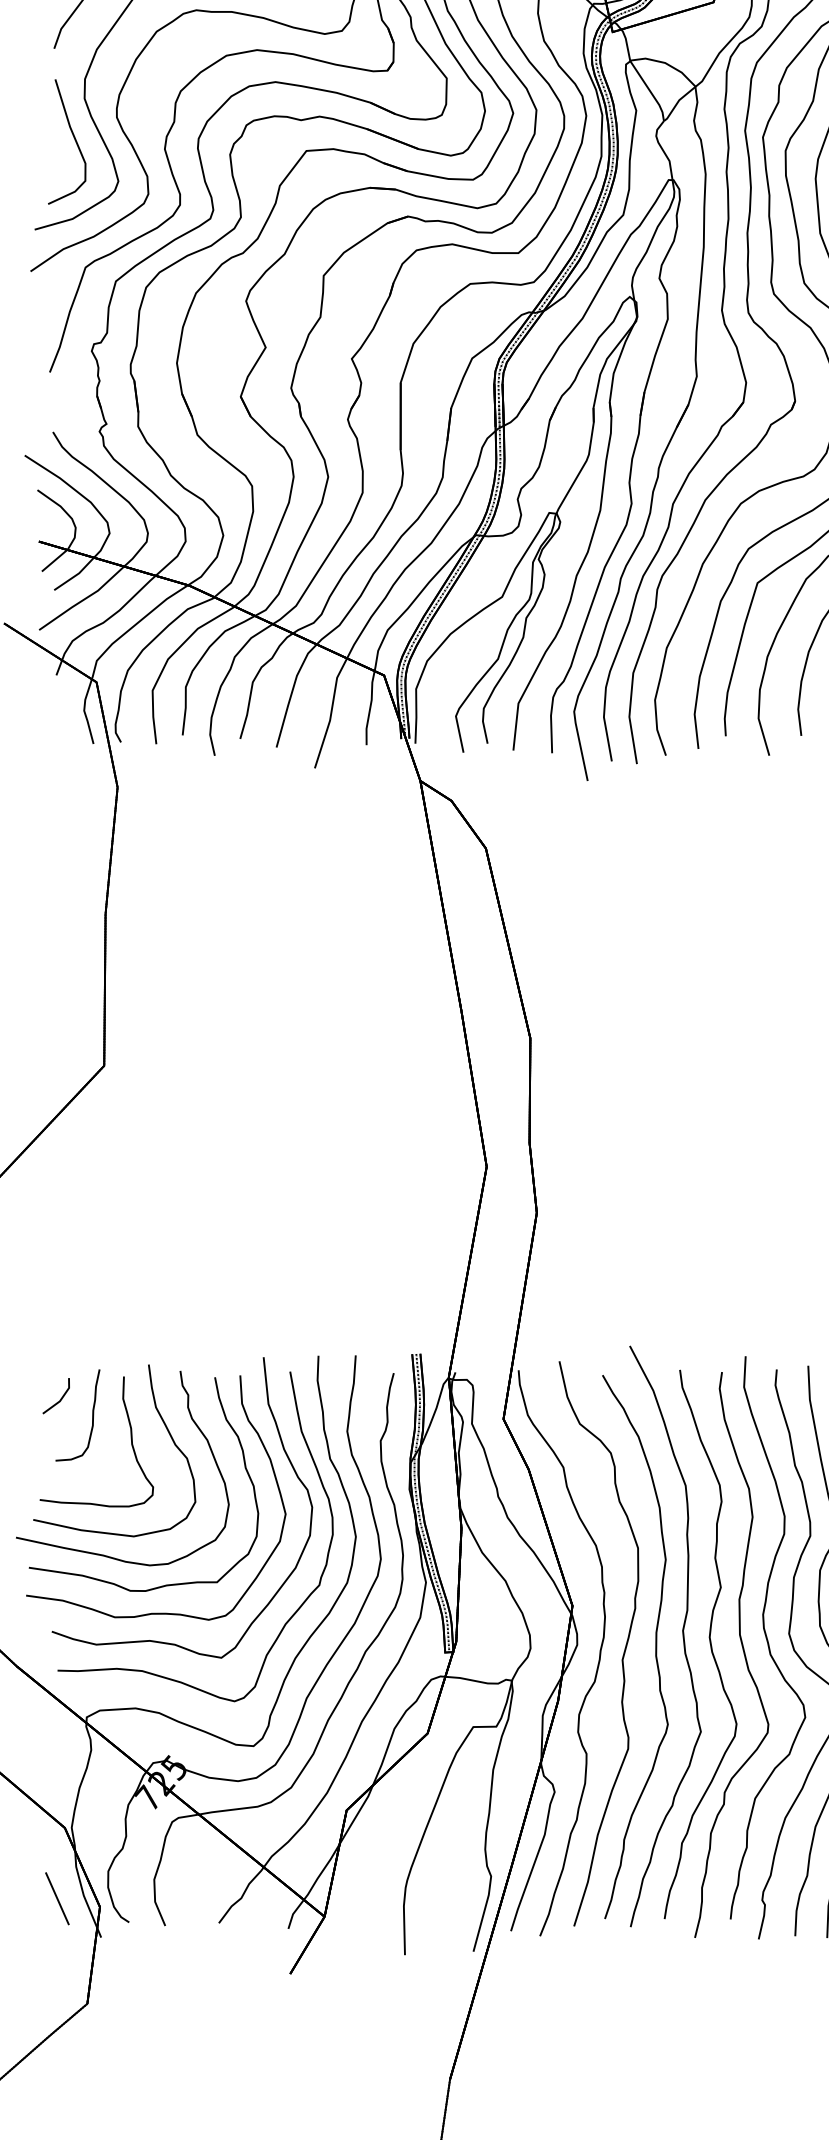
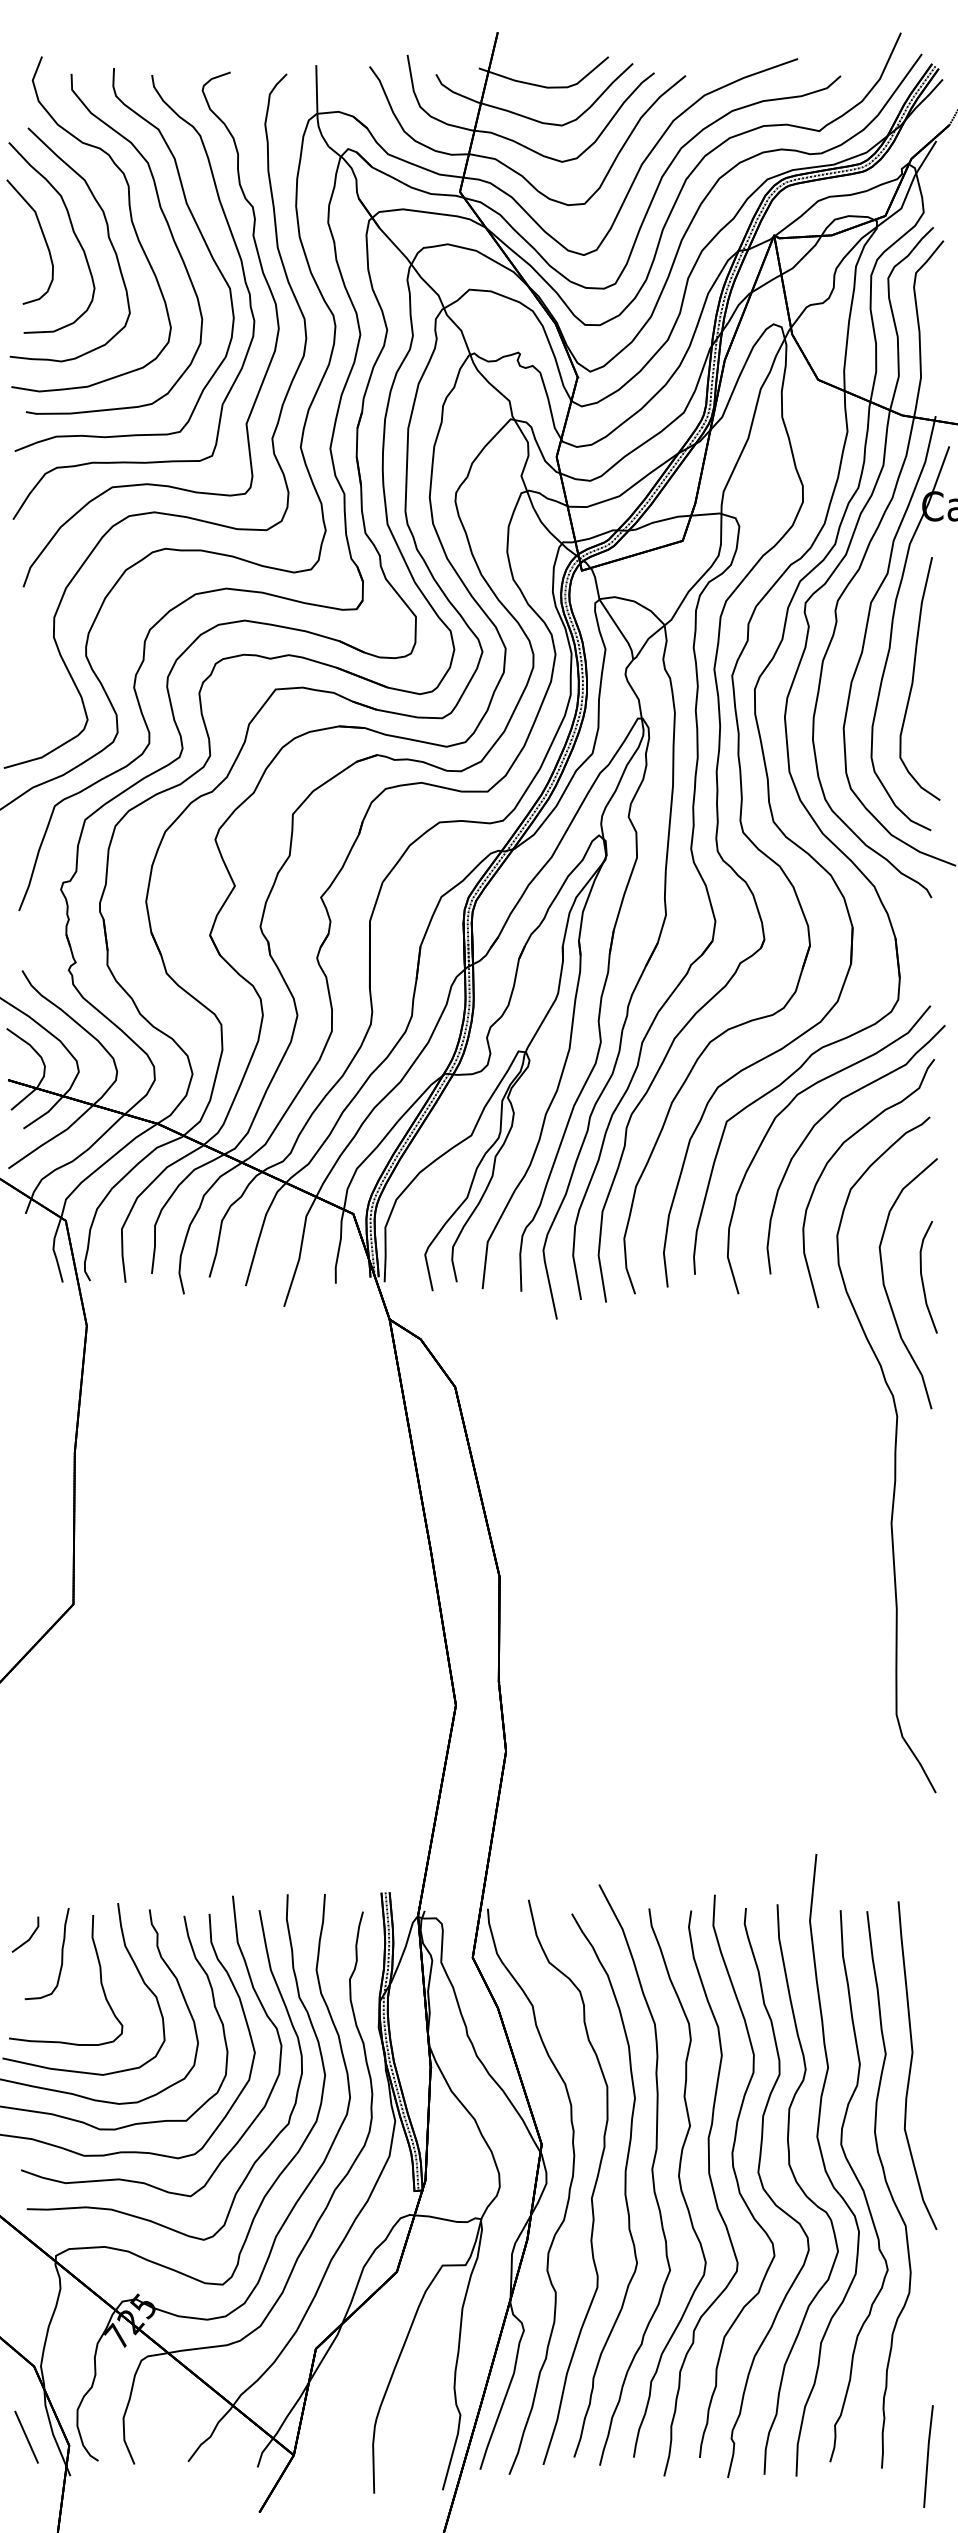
curve: (74, 139) -> (43, 678), removed

